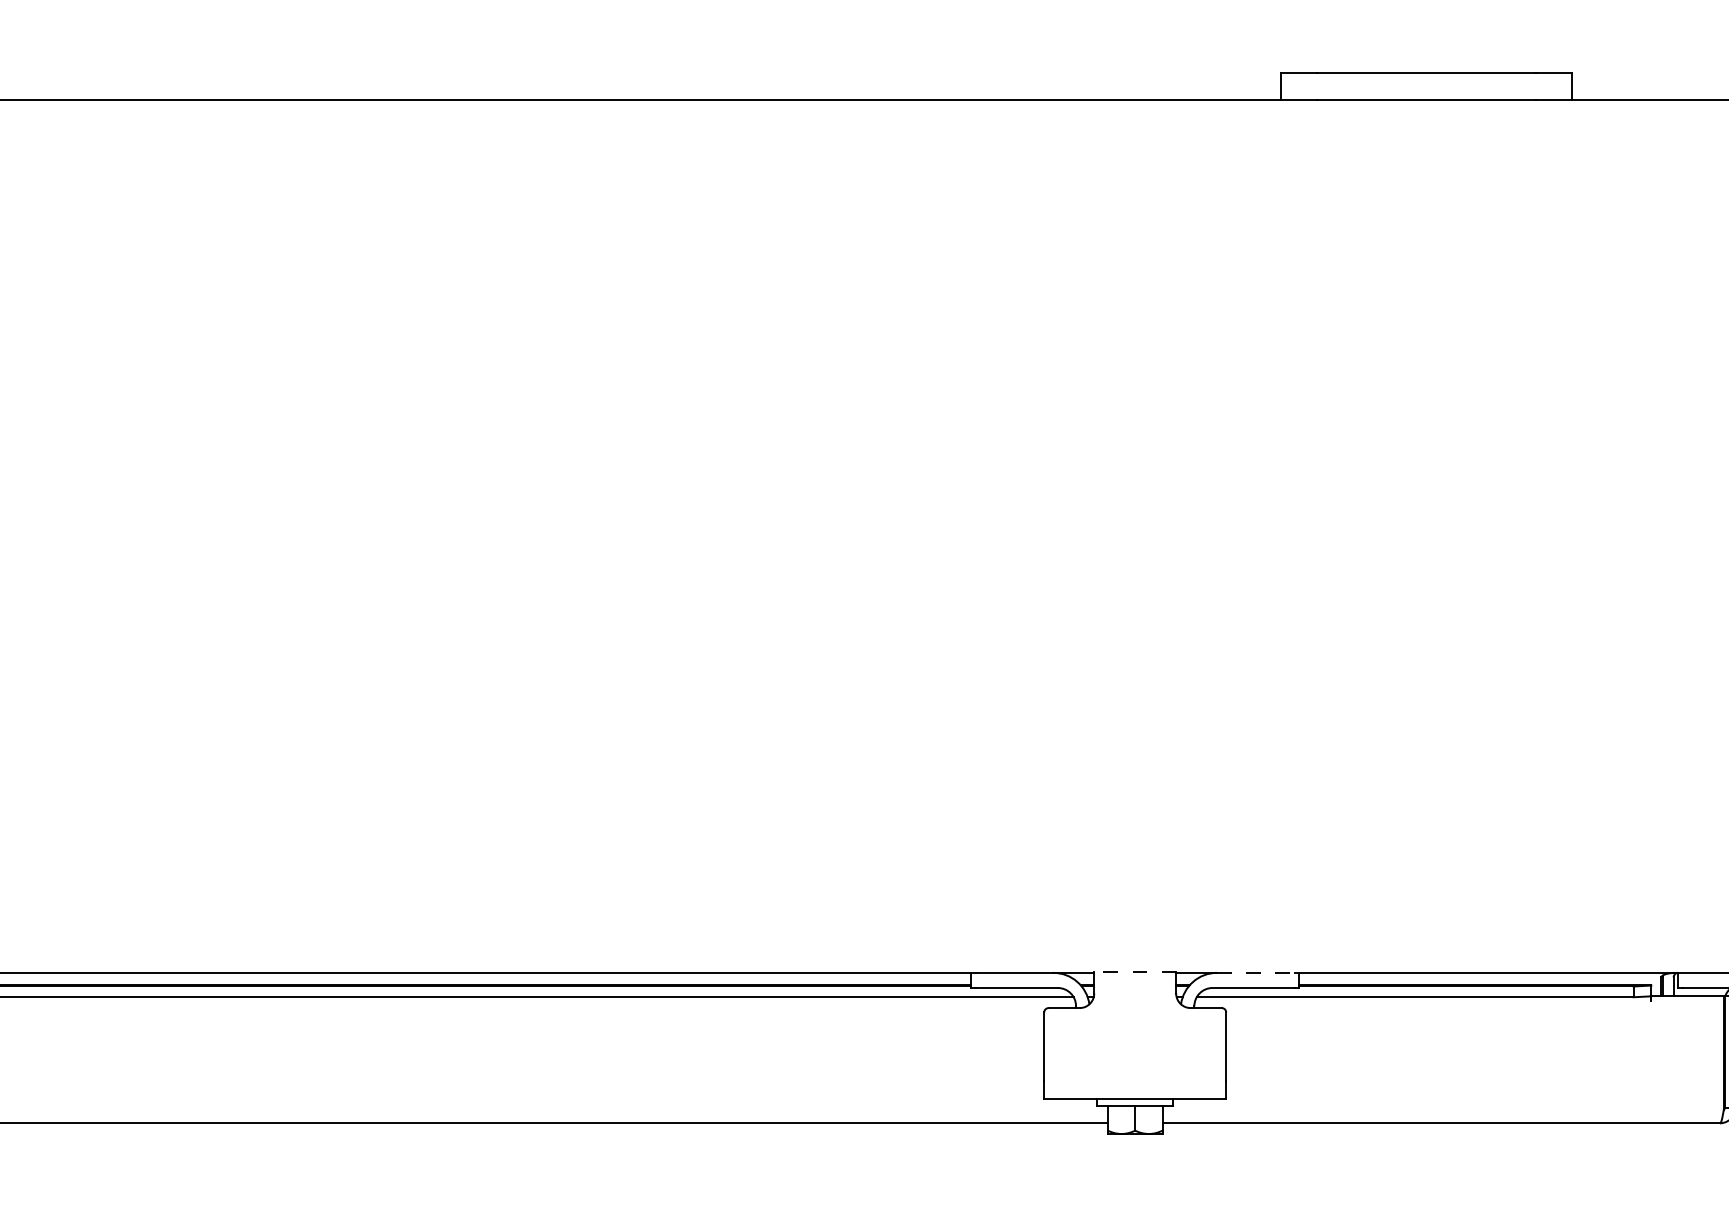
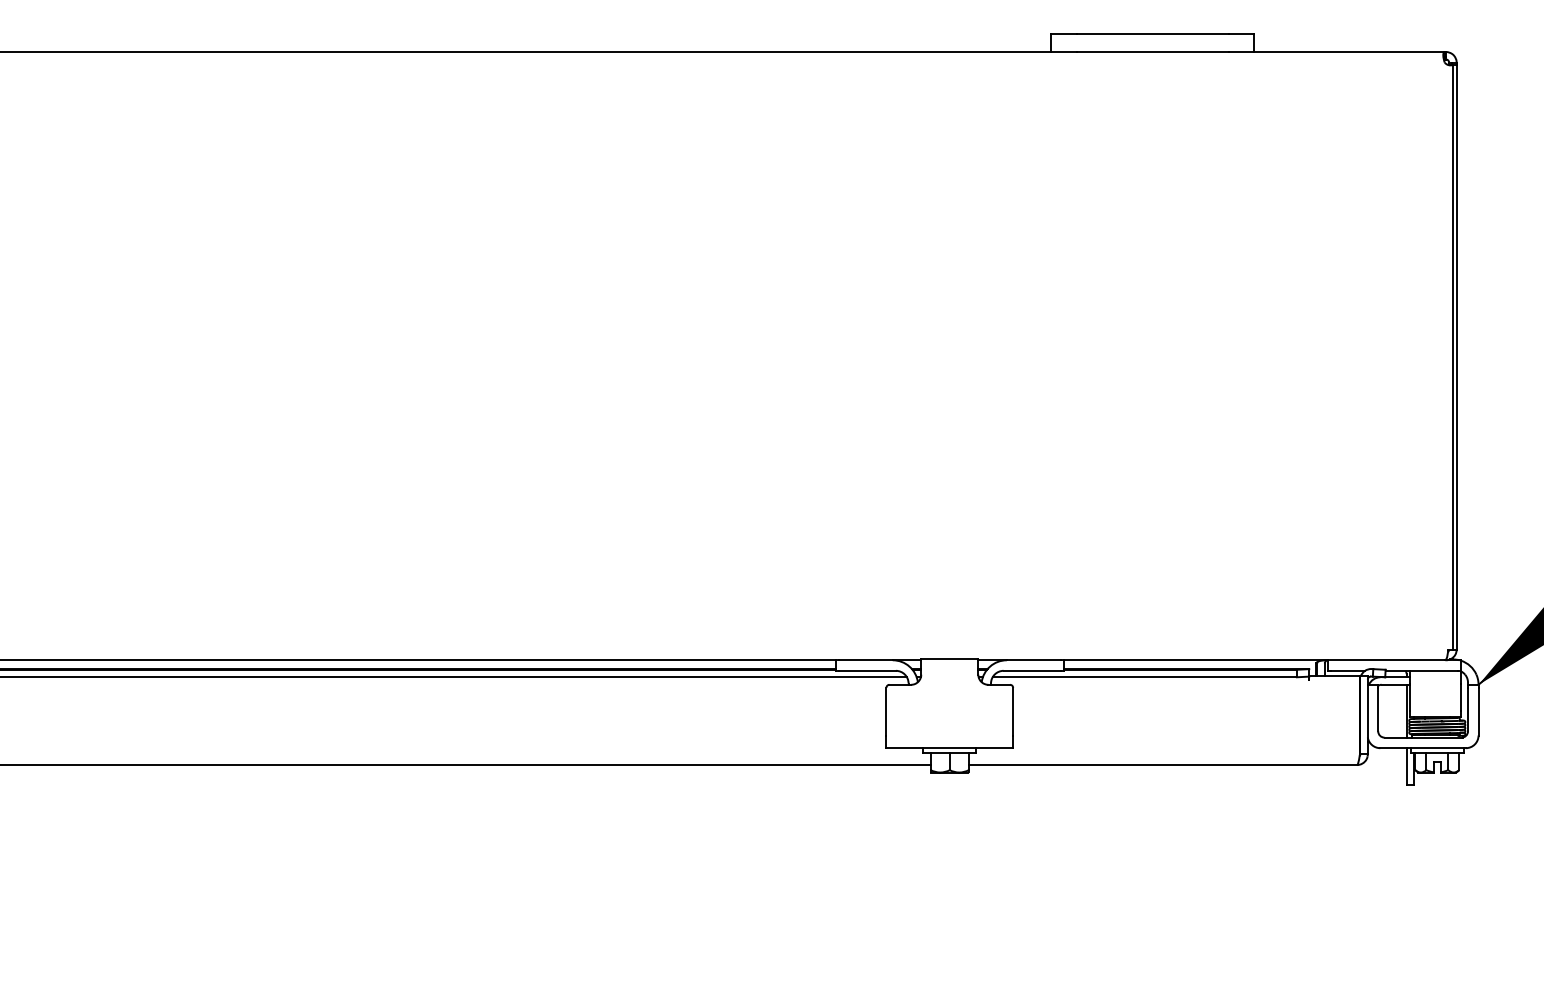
line: (1134, 971) -> (949, 659), dashed -> solid
line: (1255, 973) -> (1033, 660), dashed -> solid

